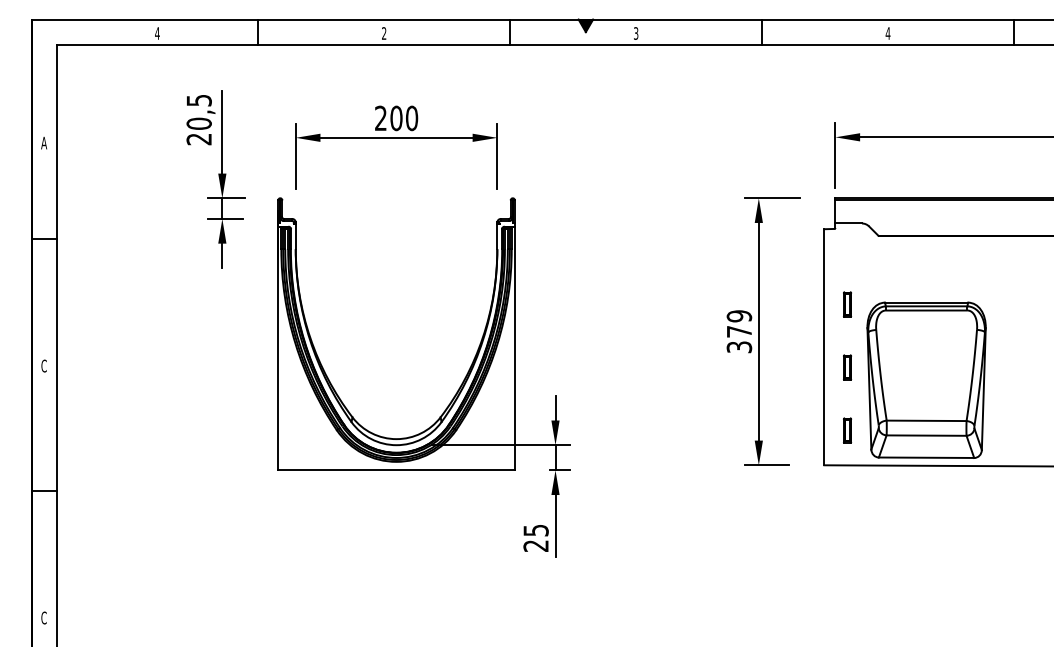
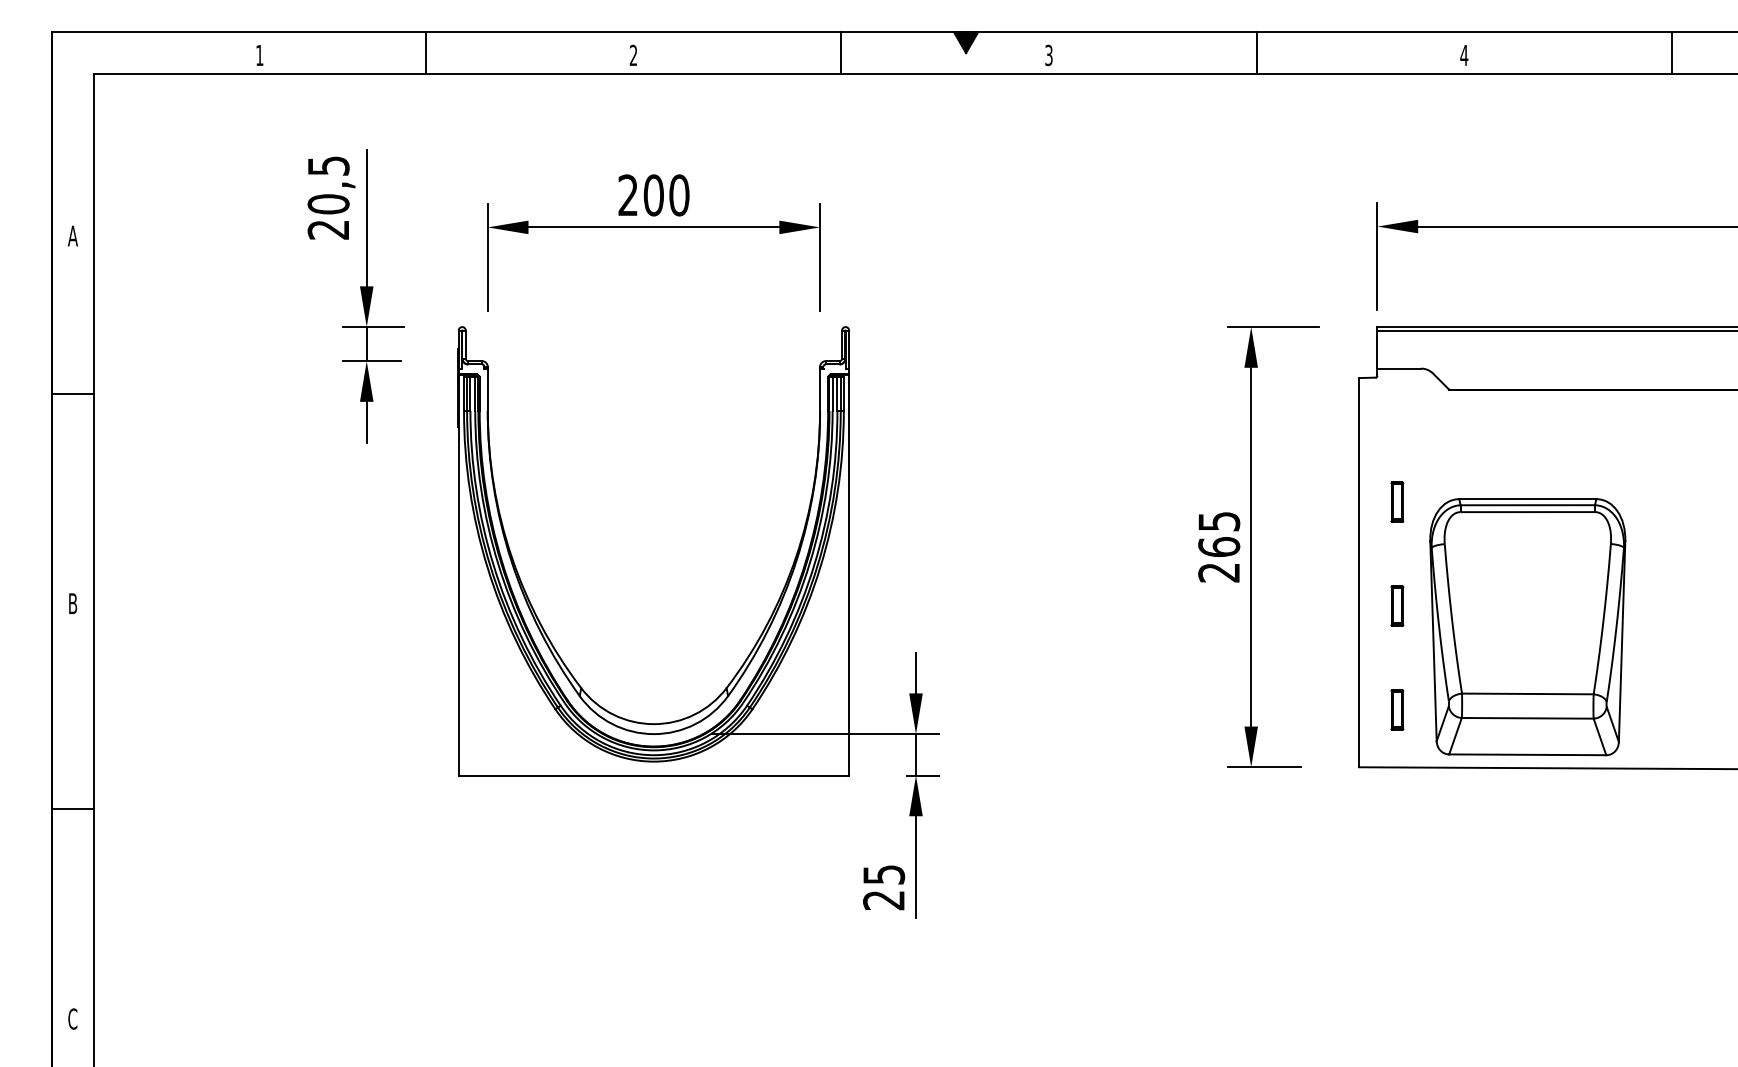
text: (157, 33) -> (259, 55), 4 -> 1
text: (739, 331) -> (1219, 546), 379 -> 265
text: (43, 365) -> (71, 602), C -> B

